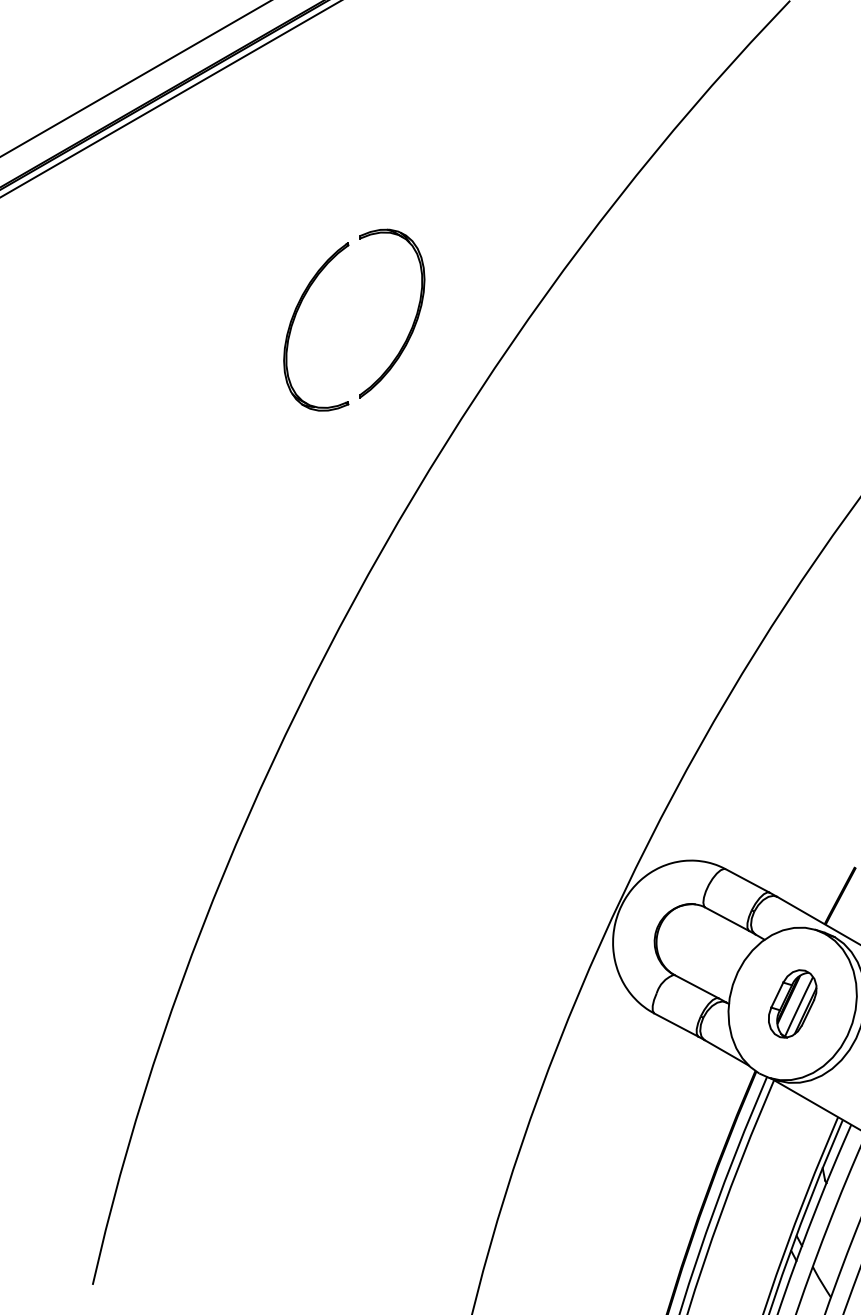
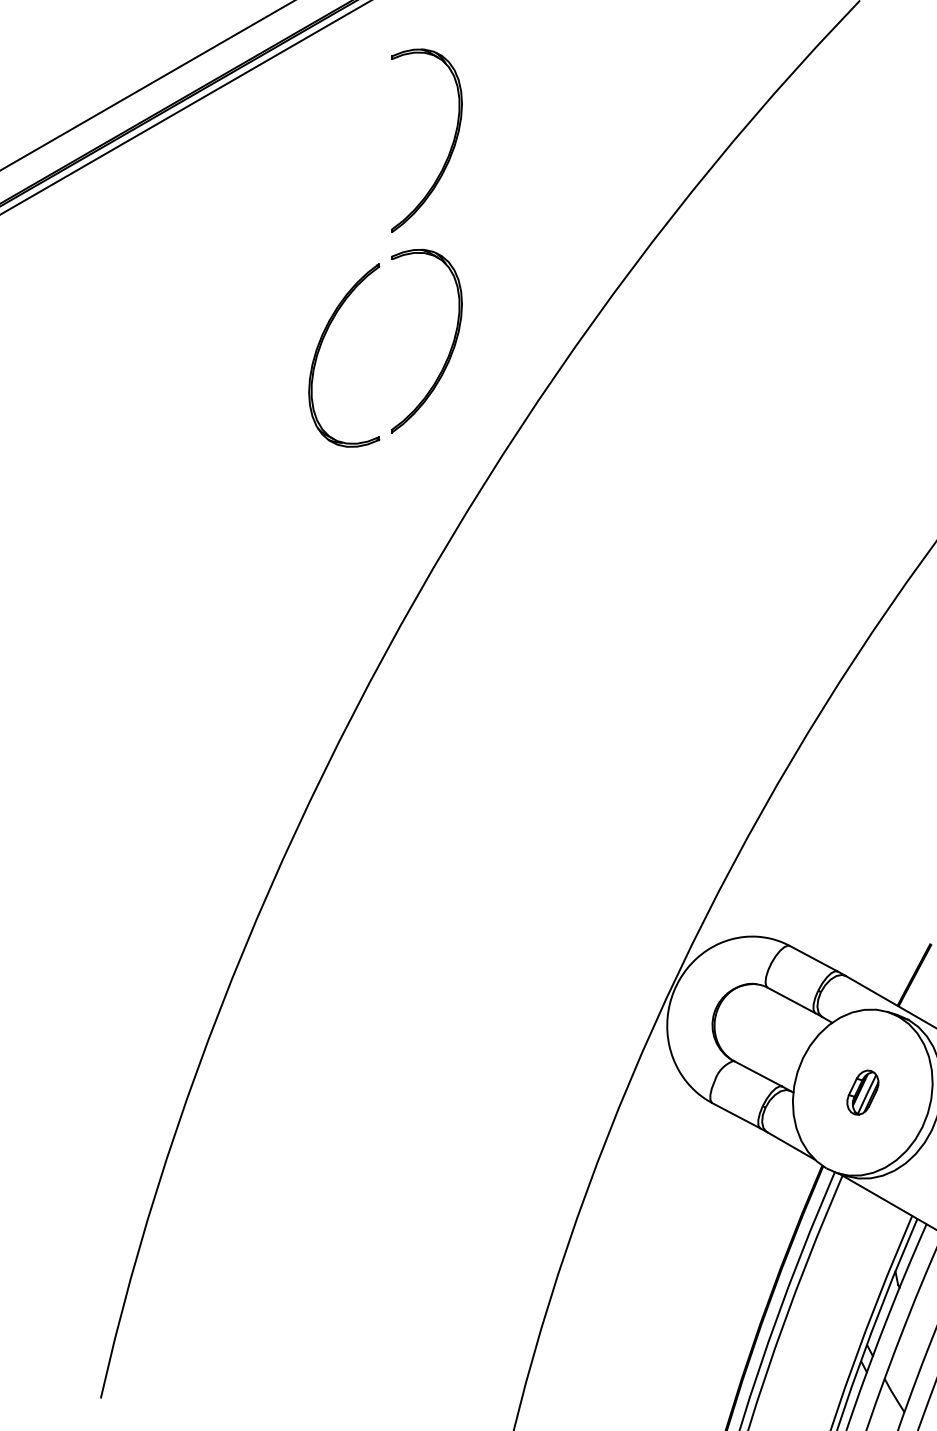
part: (413, 136) -> (449, 148), added
part: (792, 1003) -> (862, 1092), size x0.6

